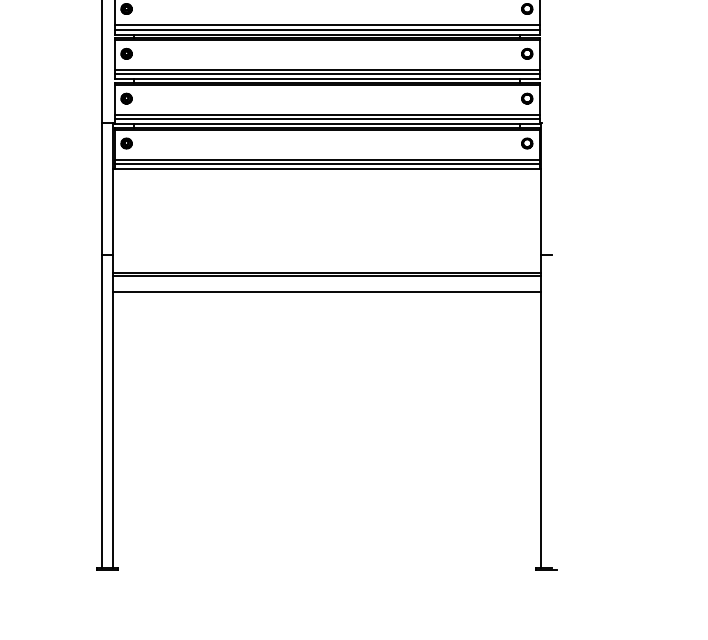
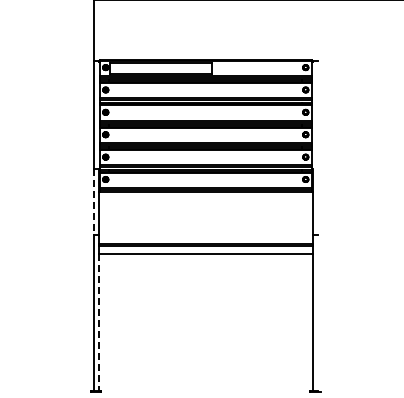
line: (102, 189) -> (93, 202), solid -> dashed
line: (114, 429) -> (99, 322), solid -> dashed

